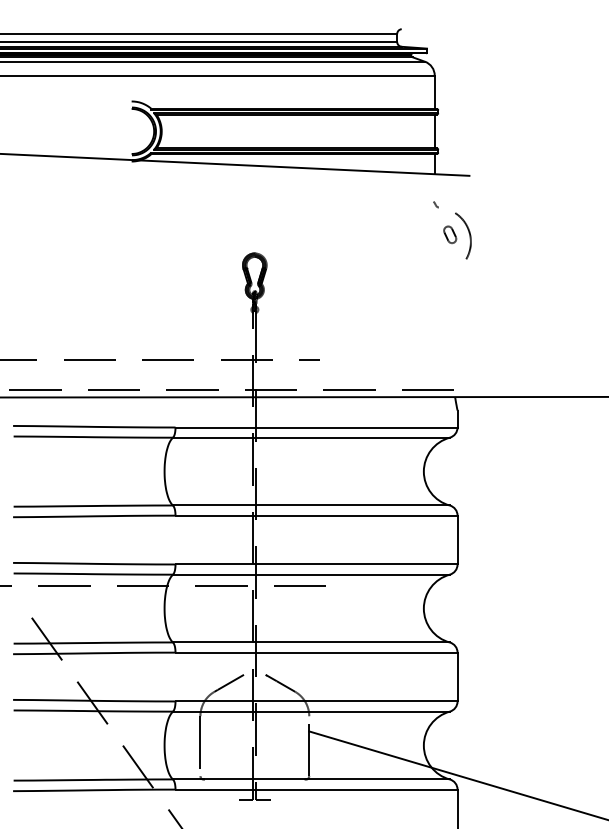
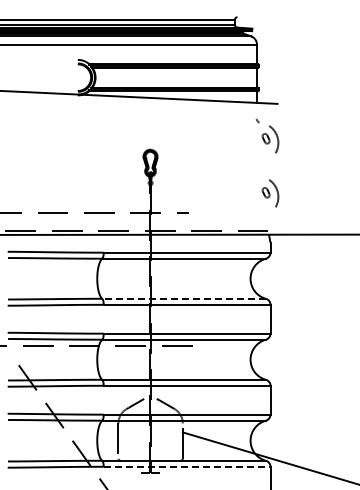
part: (457, 327) -> (270, 193), added
line: (312, 504) -> (184, 298), solid -> dashed
line: (317, 789) -> (187, 466), solid -> dashed

